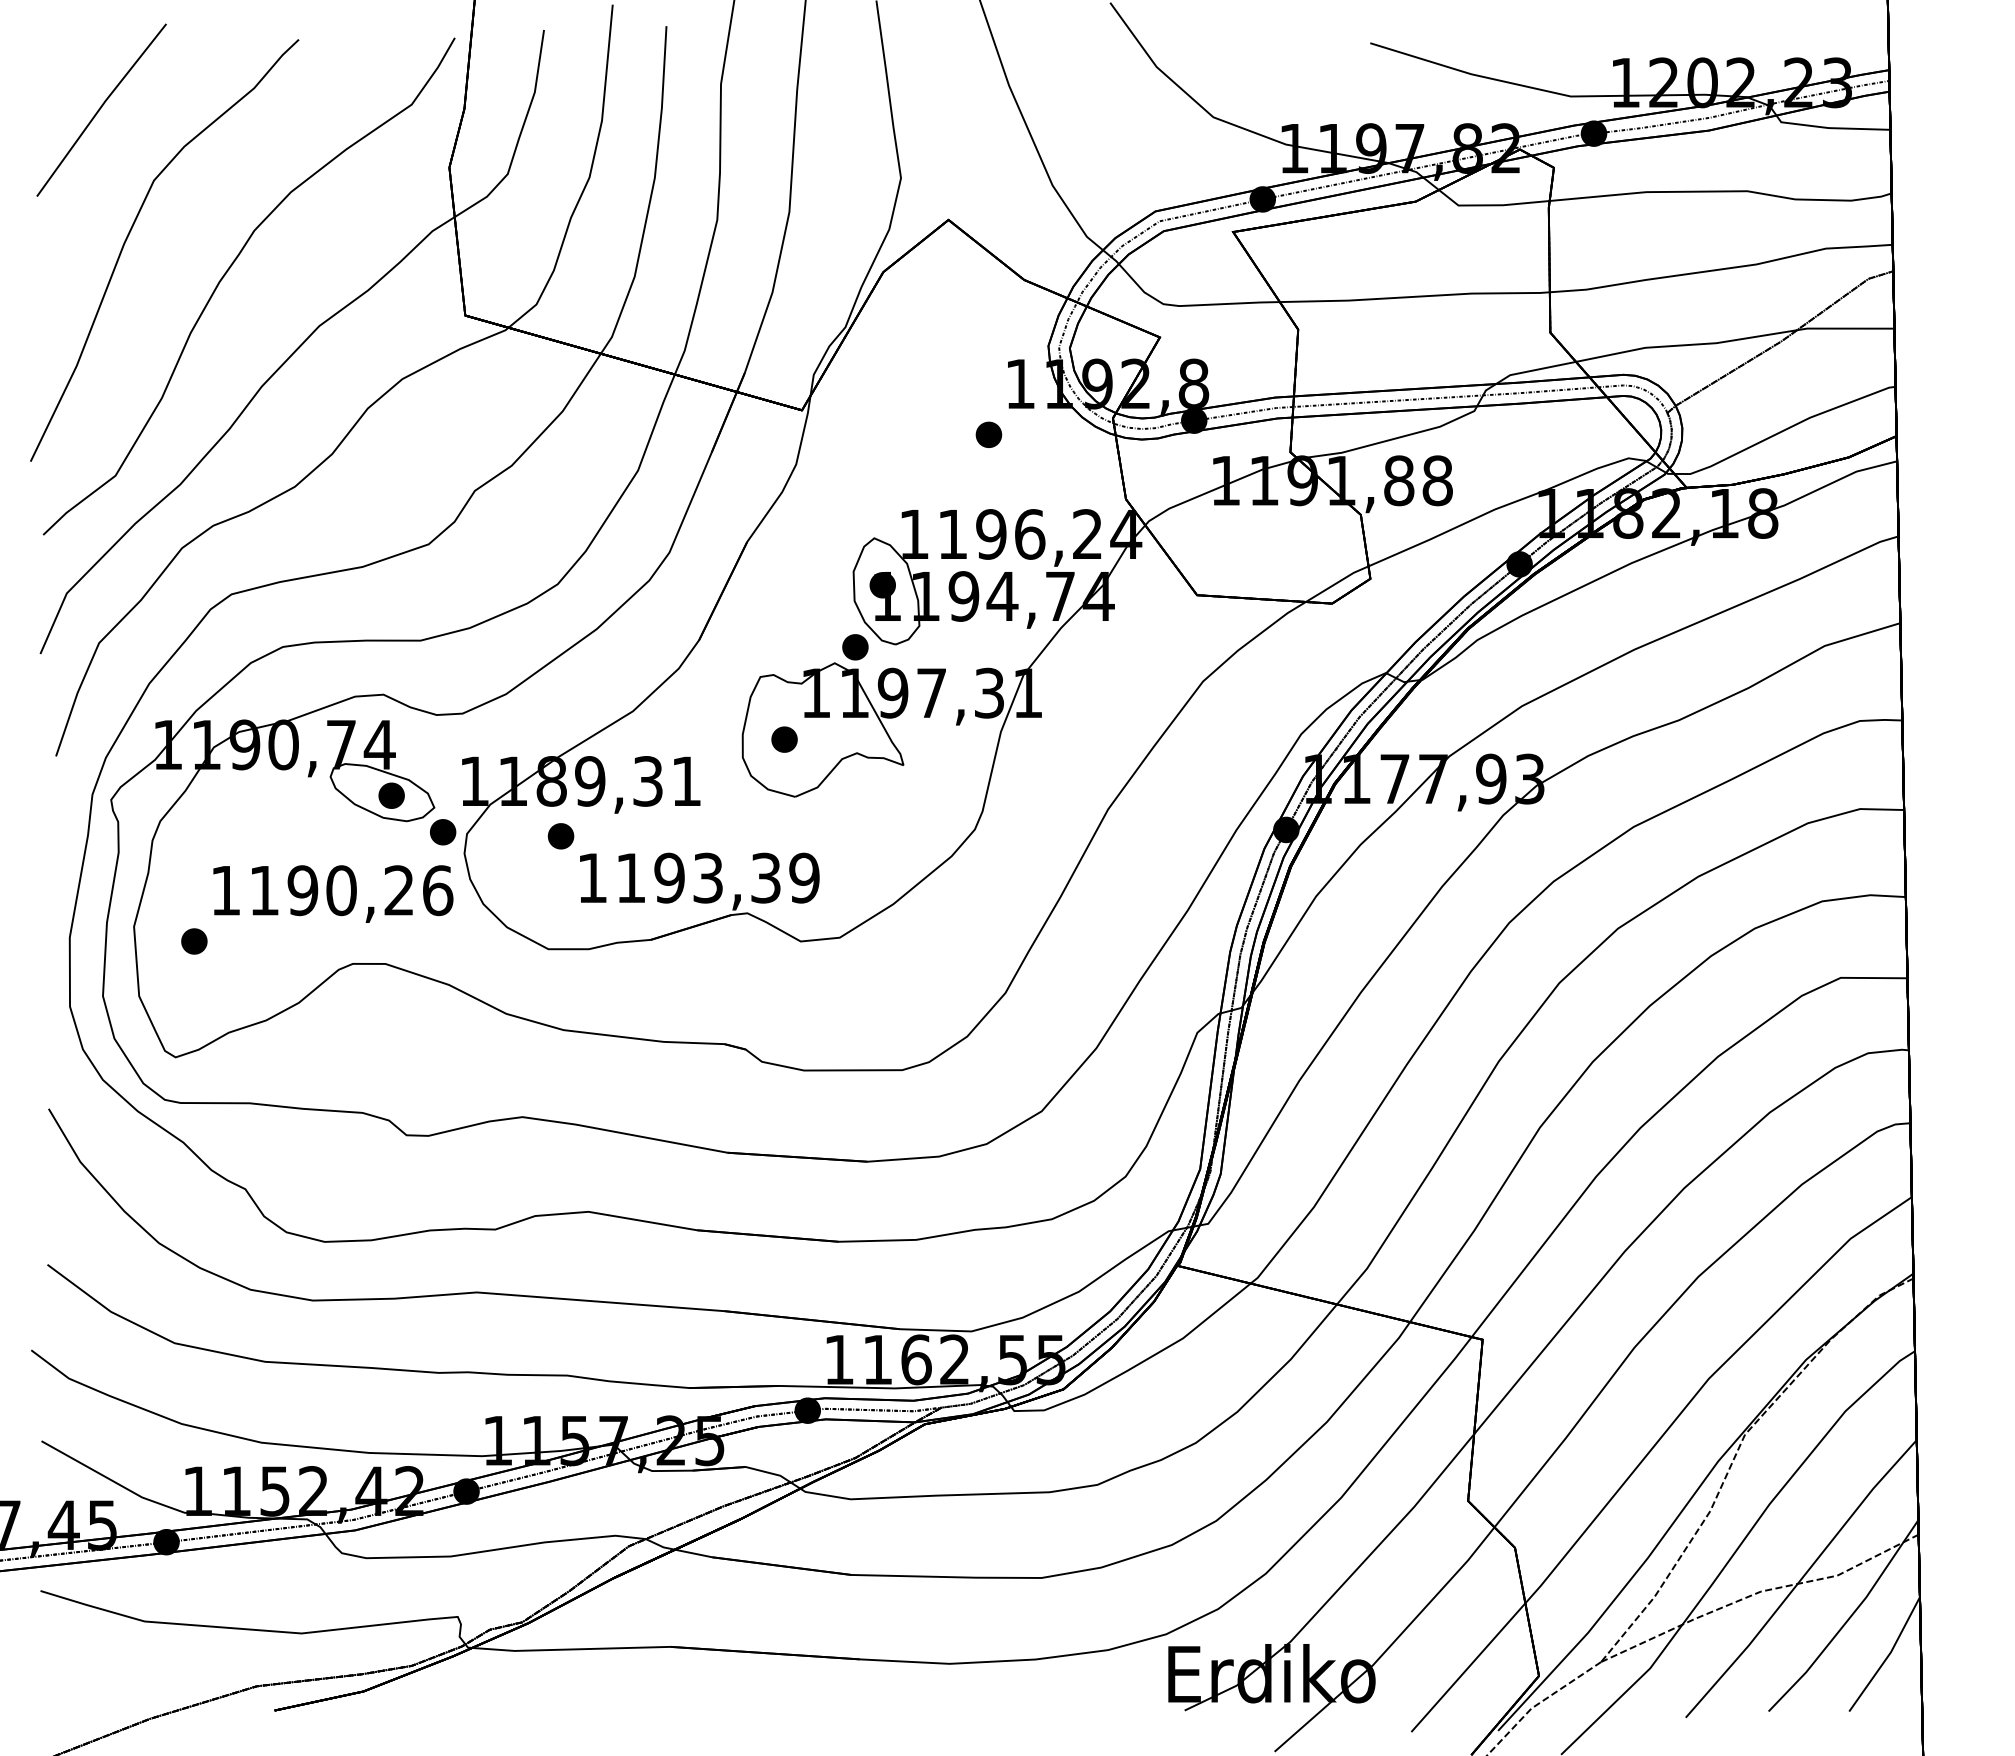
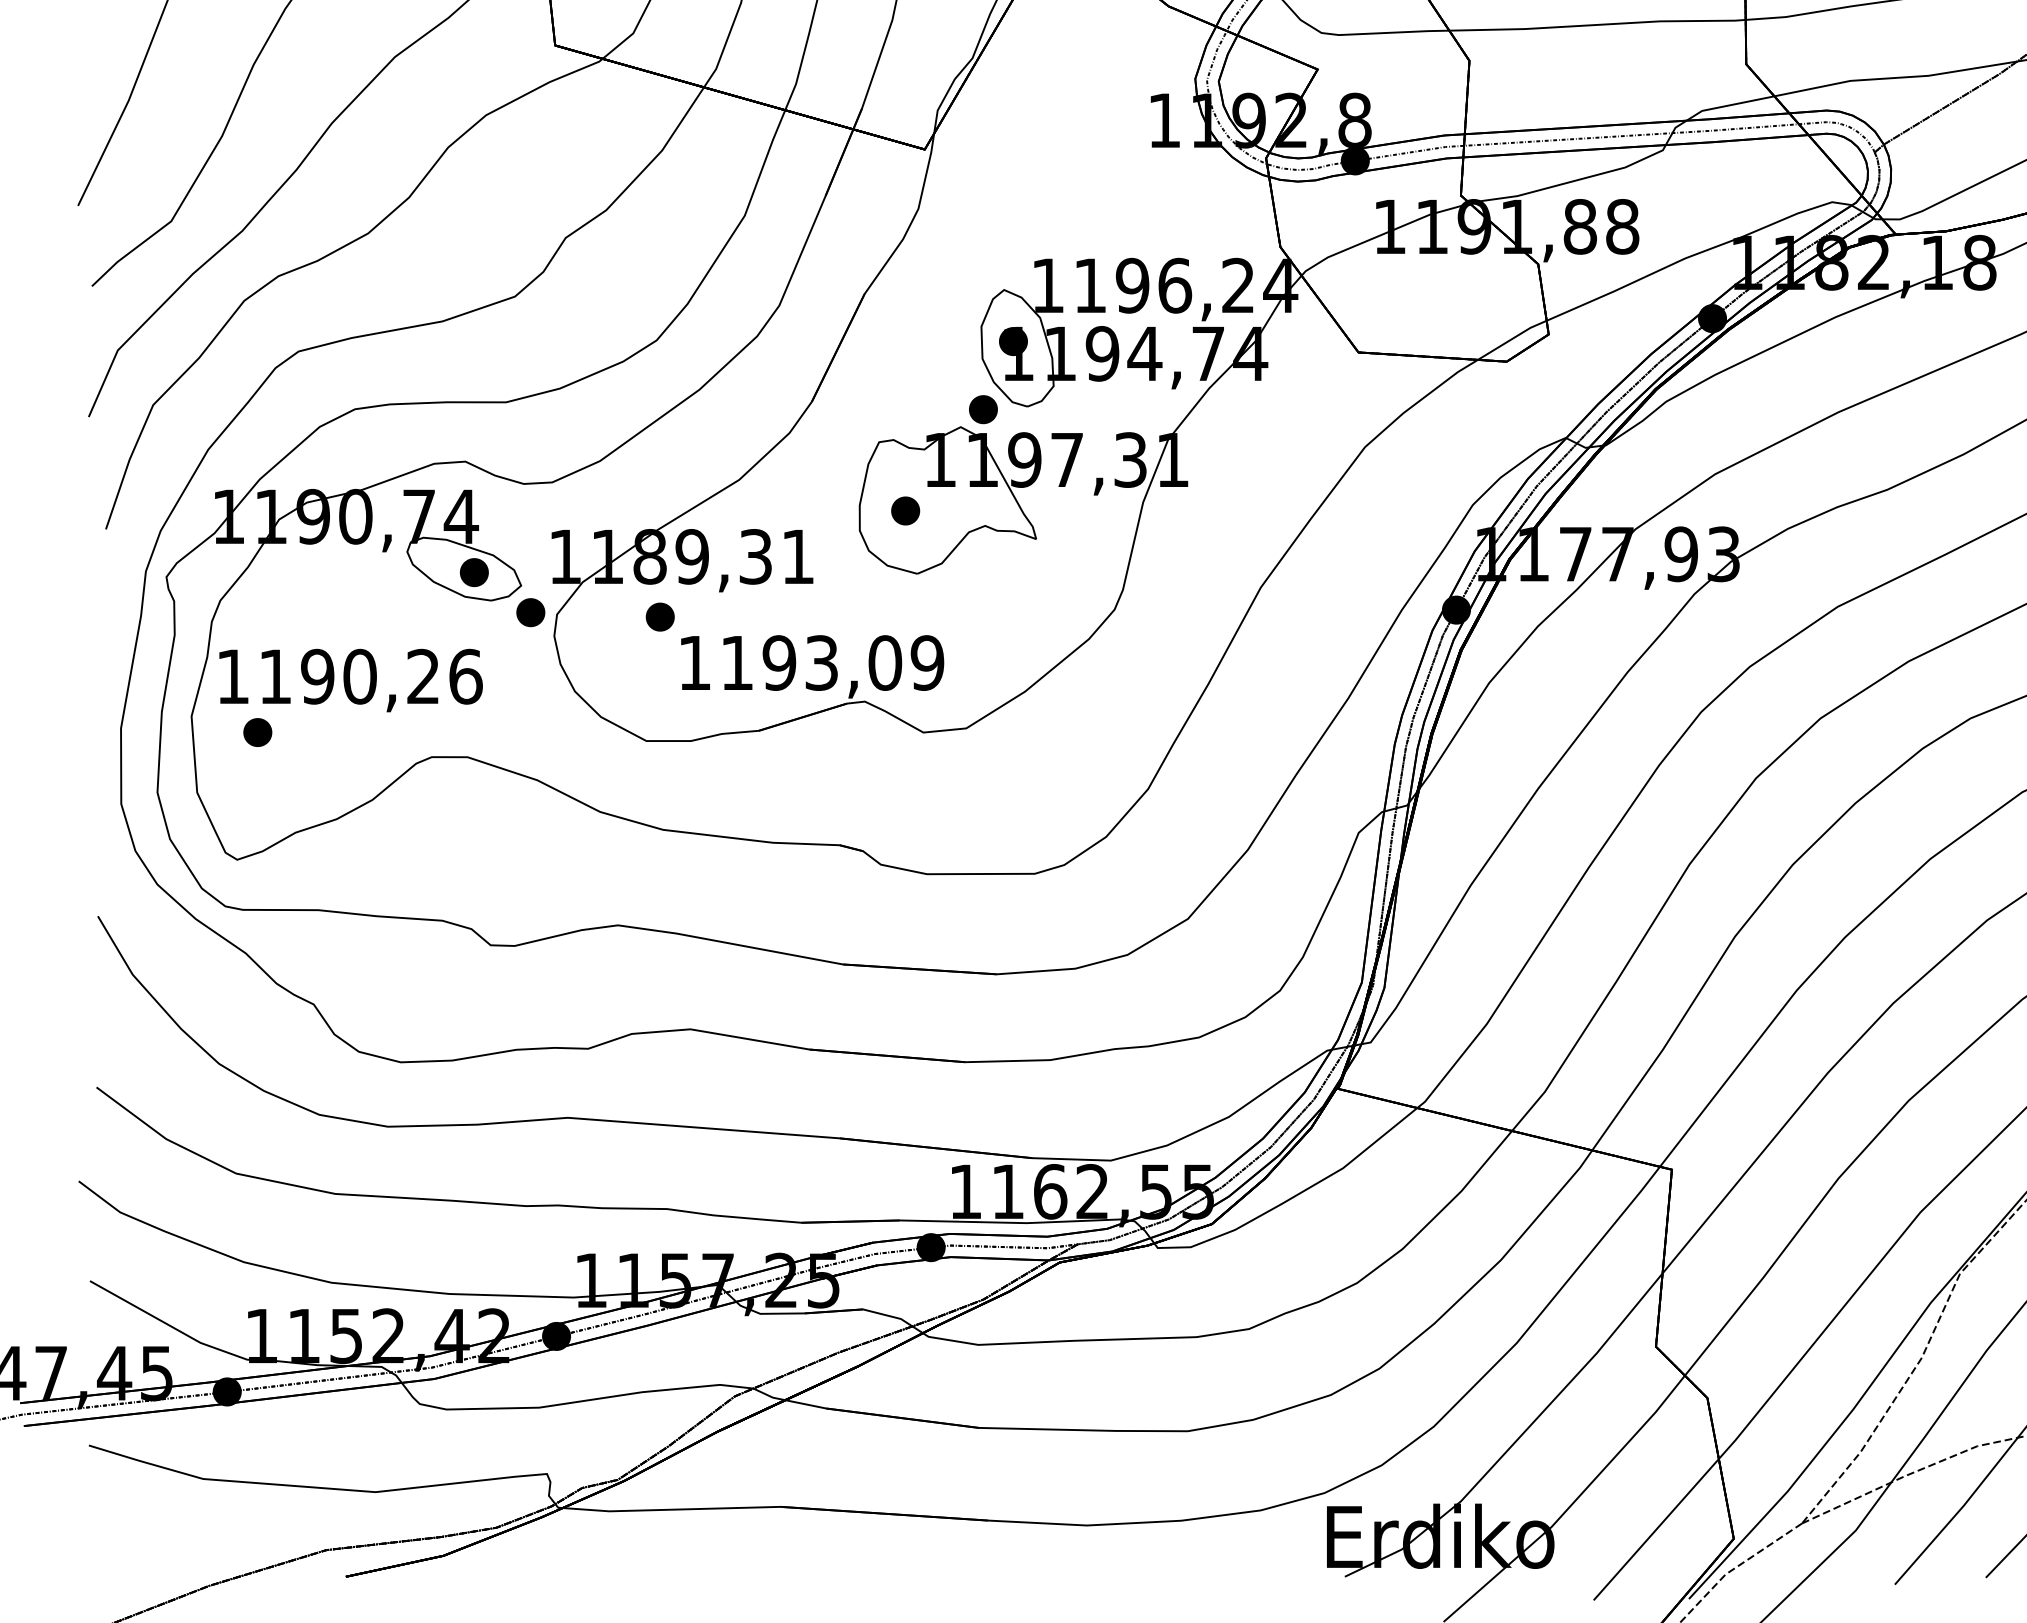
part: (988, 434) -> (1129, 176), removed
text: (765, 877) -> (884, 662), 1193,39 -> 1193,09
text: (333, 893) -> (351, 679), moved

